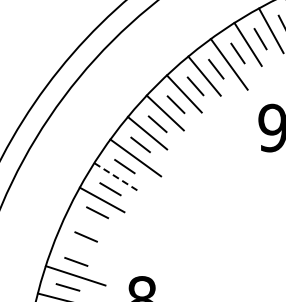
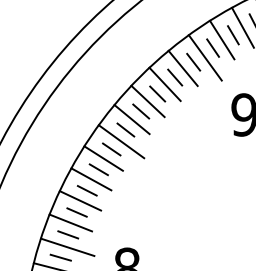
line: (116, 177) -> (104, 159), dashed -> solid
line: (89, 223) -> (80, 200), added
line: (78, 248) -> (70, 222), added

